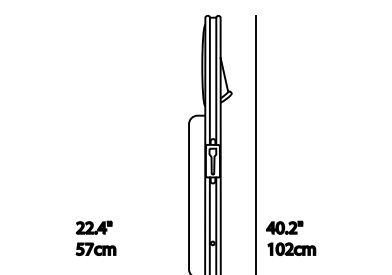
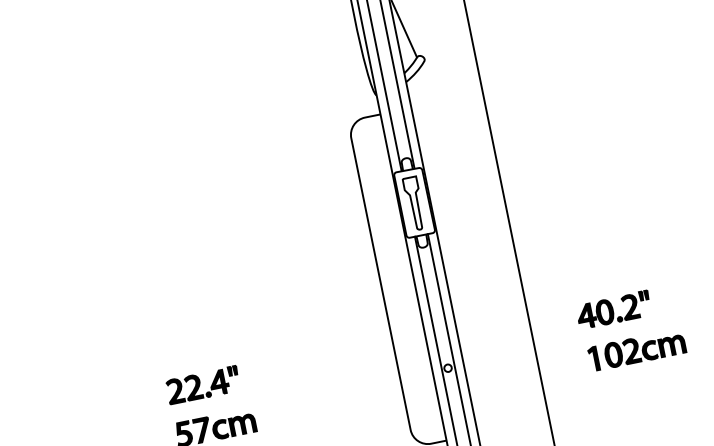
part: (291, 237) -> (631, 326), moved

